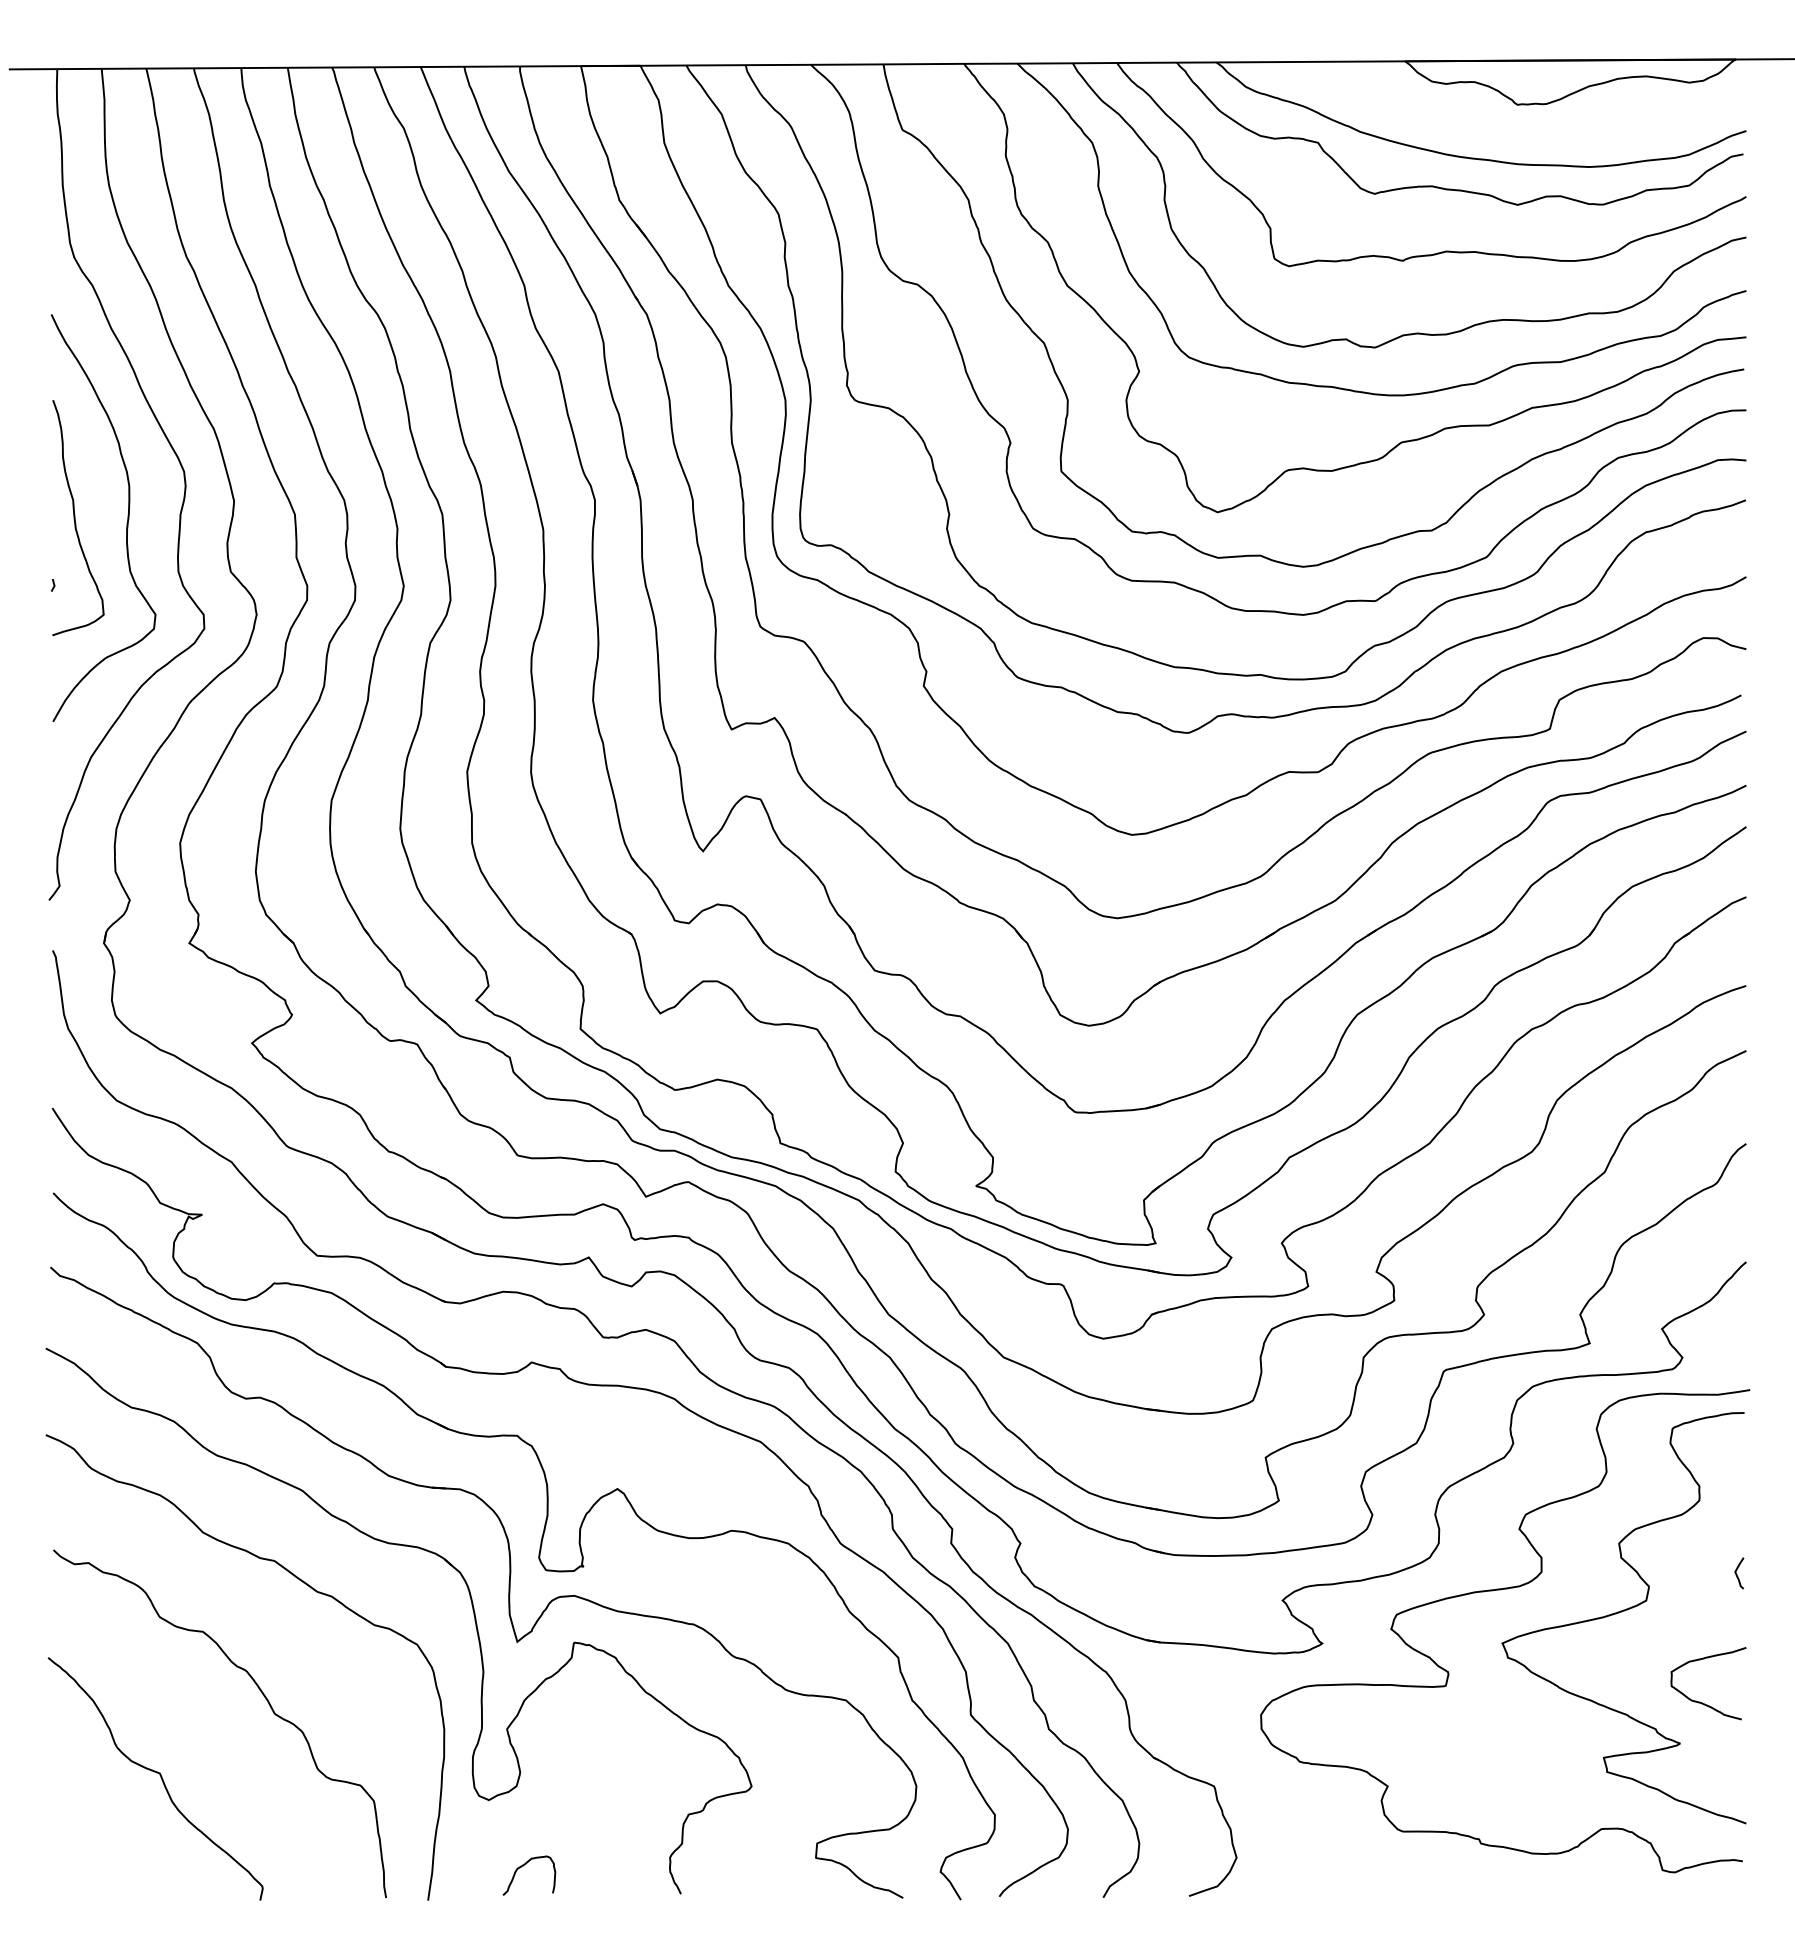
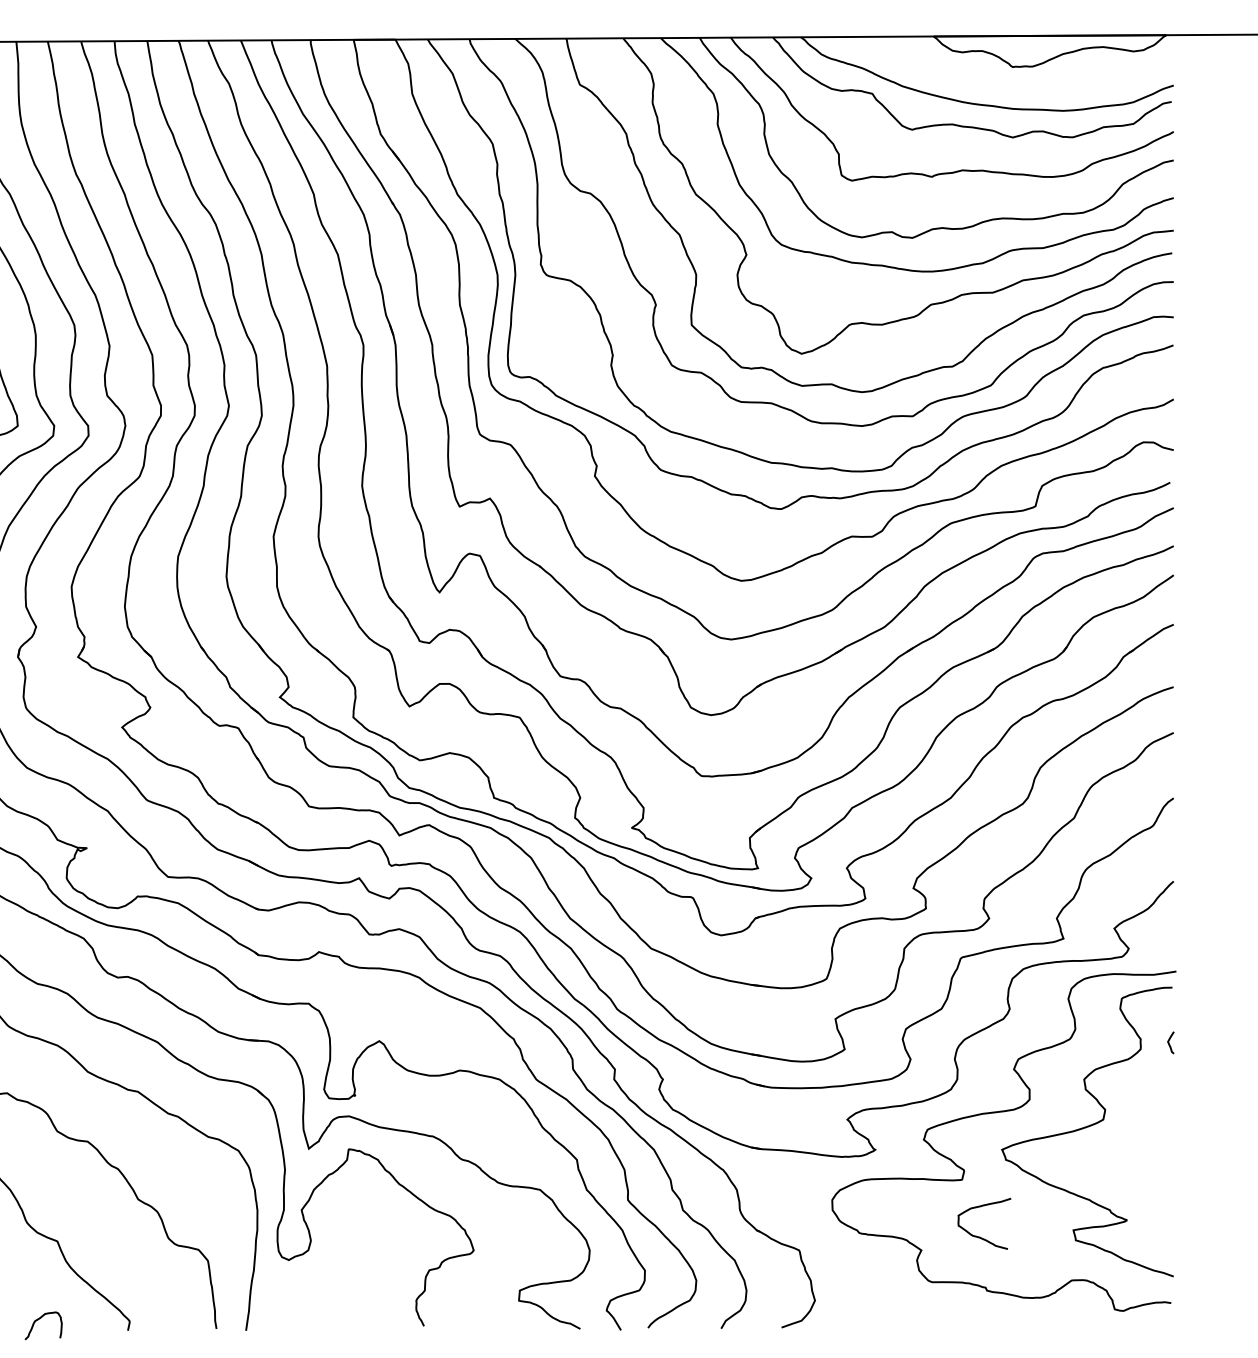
curve: (1737, 1574) -> (1169, 1043), moved
curve: (1700, 1701) -> (978, 1236), moved
curve: (523, 1866) -> (39, 1319), moved

